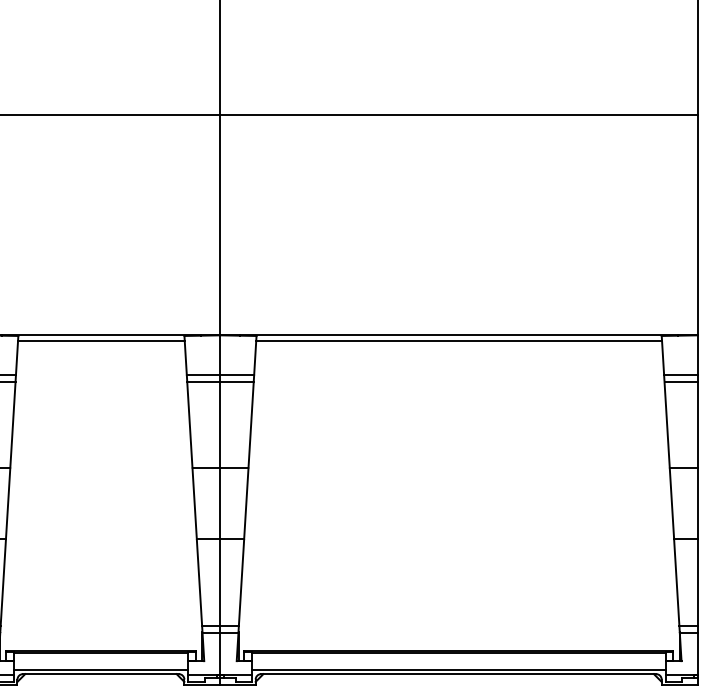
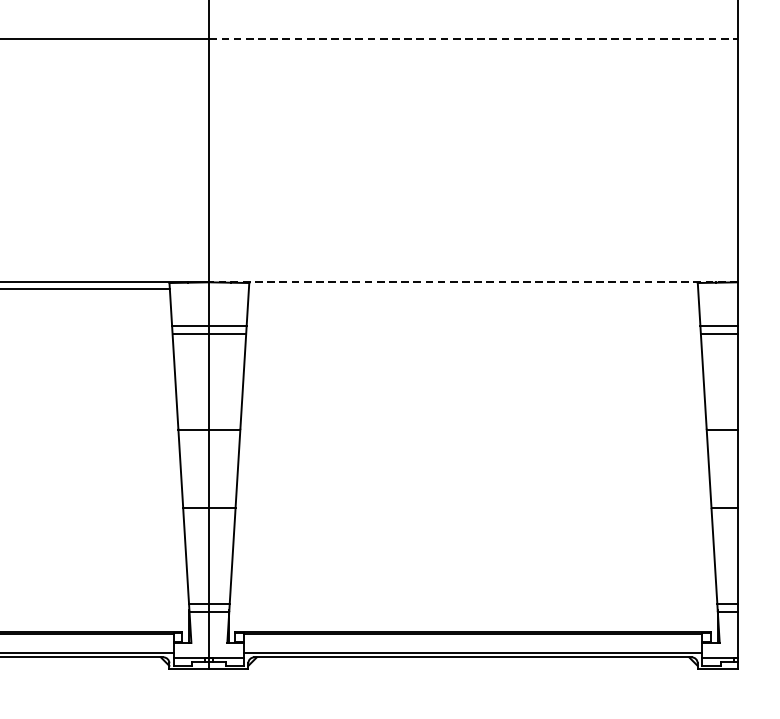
line: (459, 115) -> (473, 38), solid -> dashed
line: (459, 335) -> (473, 282), solid -> dashed
line: (459, 341) -> (473, 289), removed

